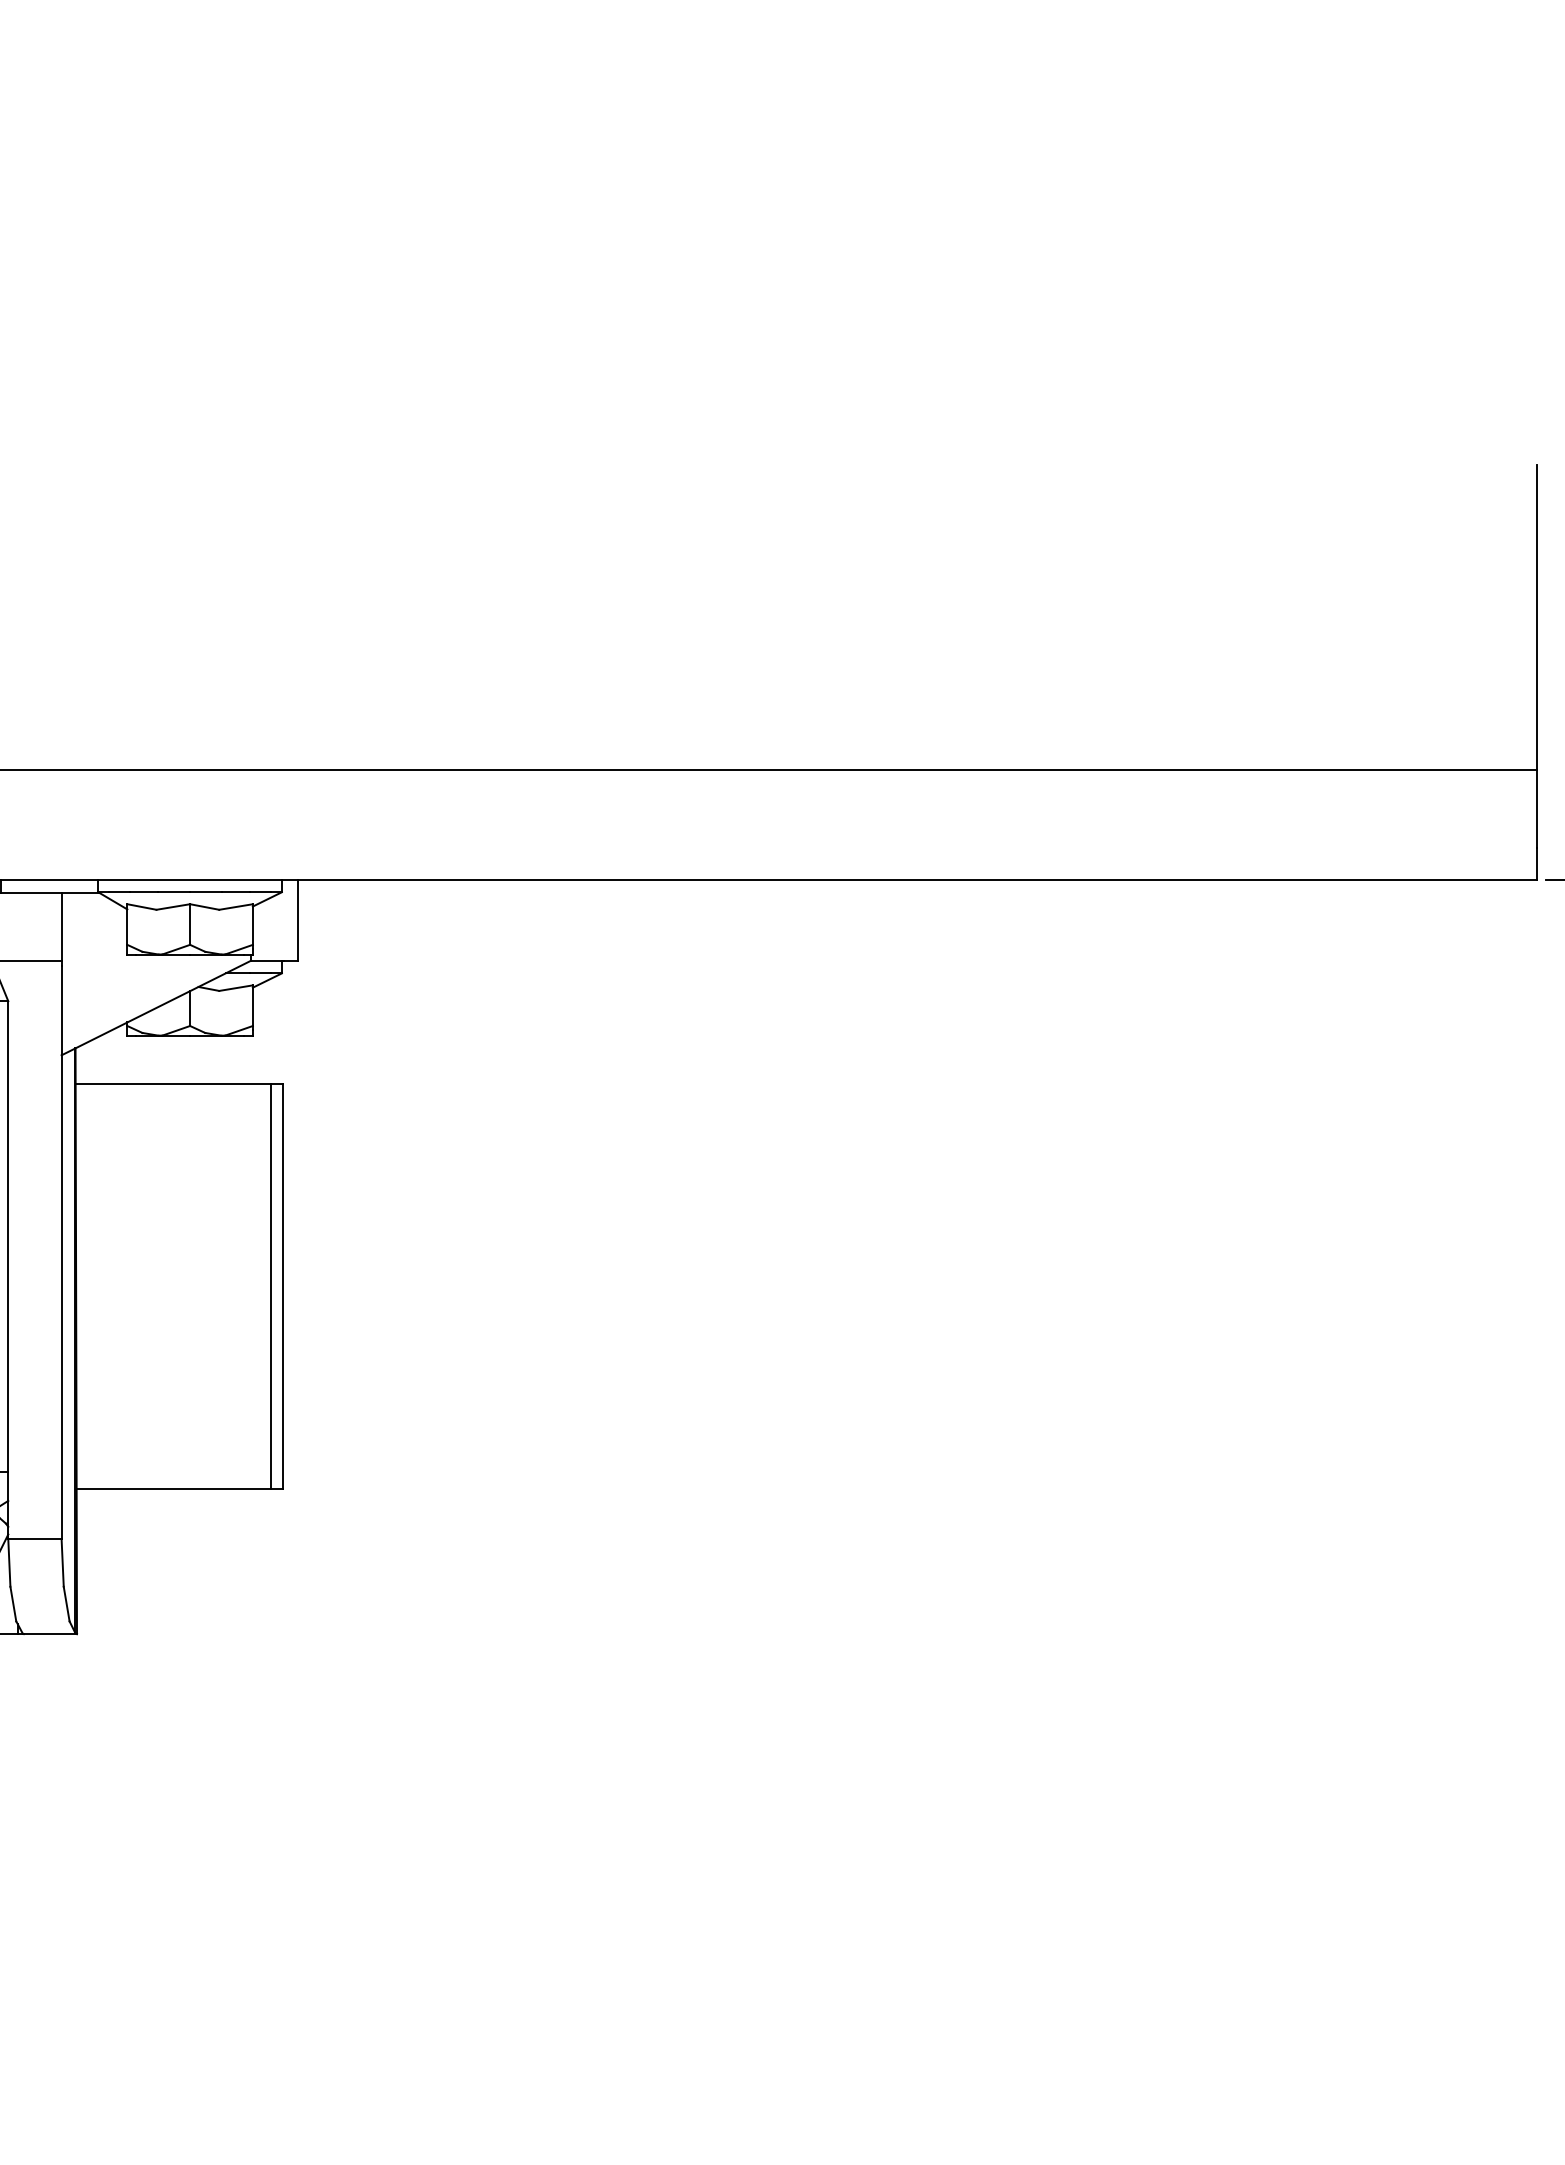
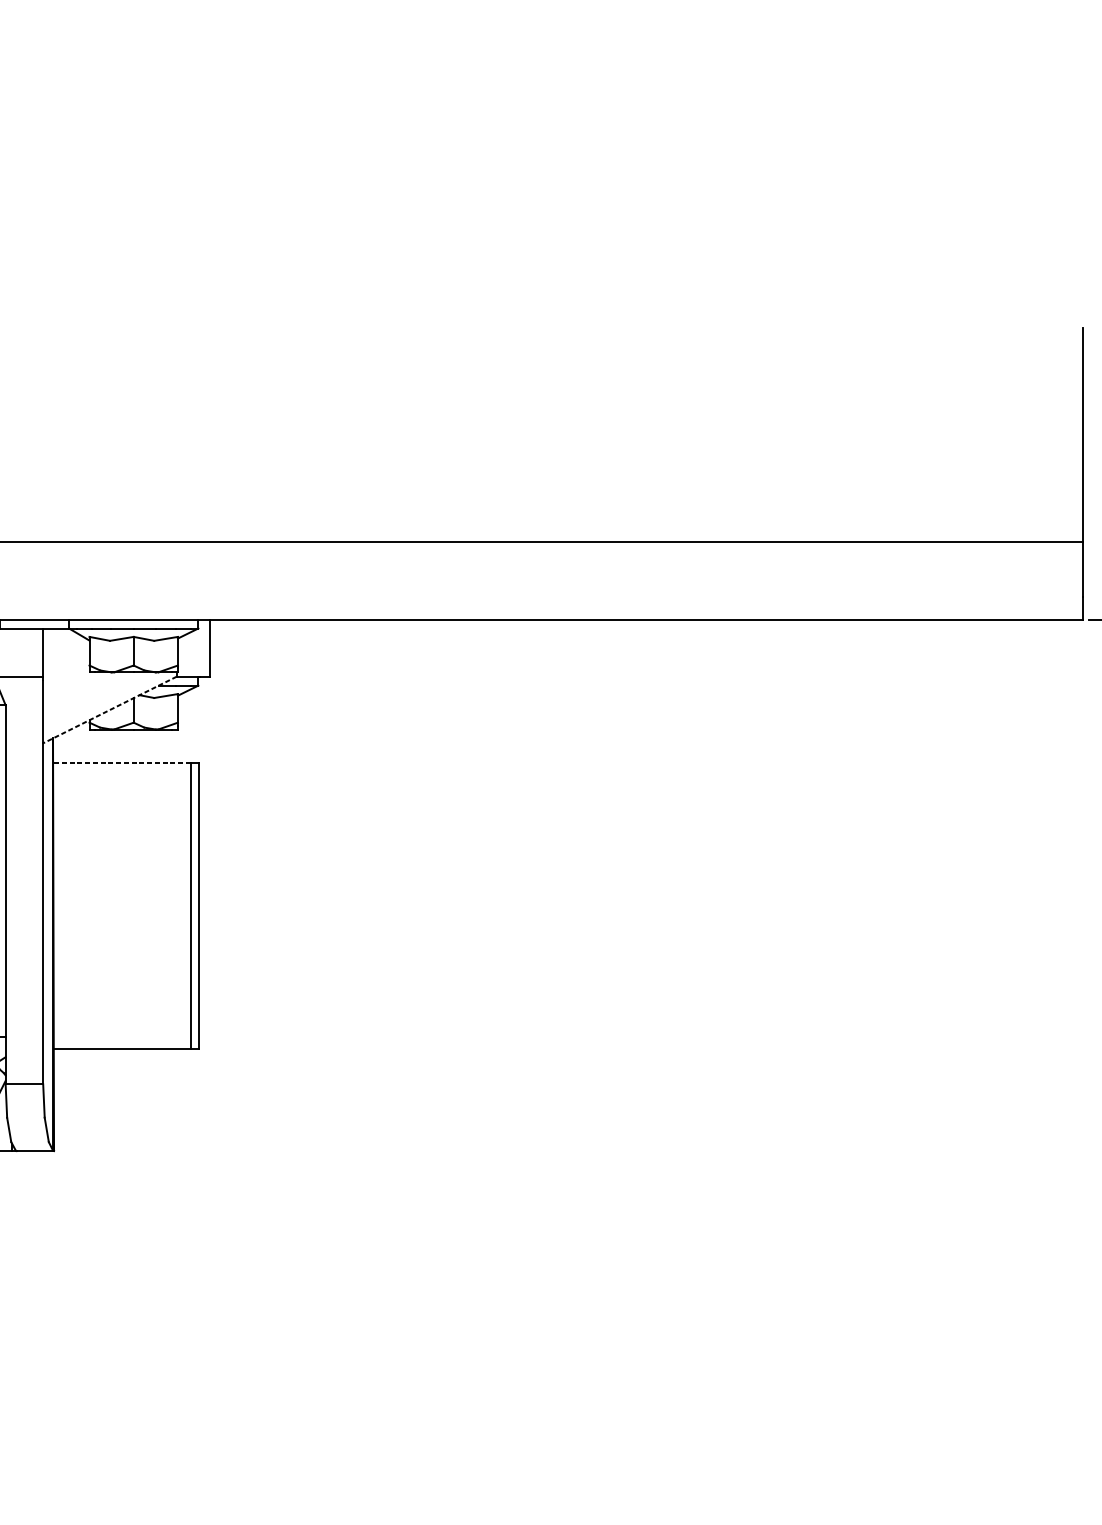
line: (156, 1007) -> (110, 709), solid -> dashed
line: (173, 1083) -> (122, 763), solid -> dashed

